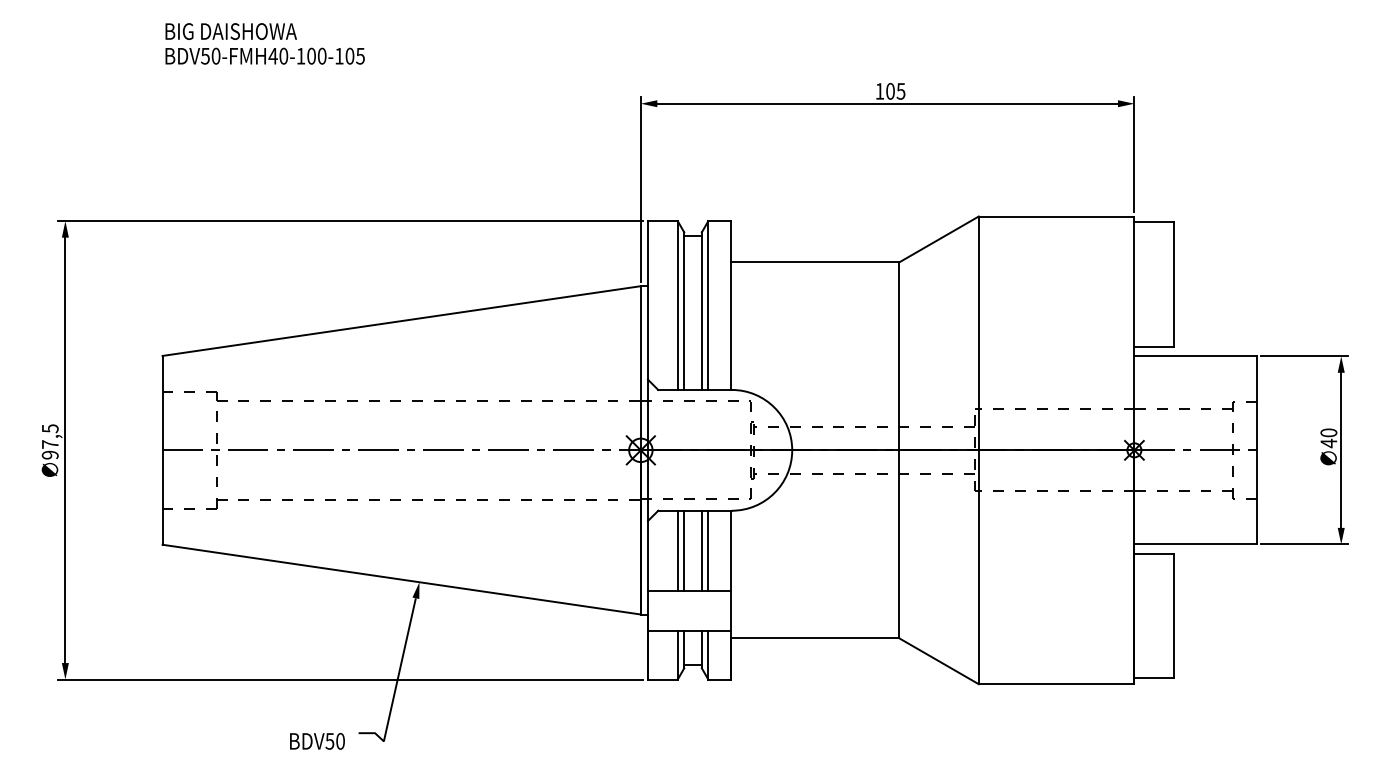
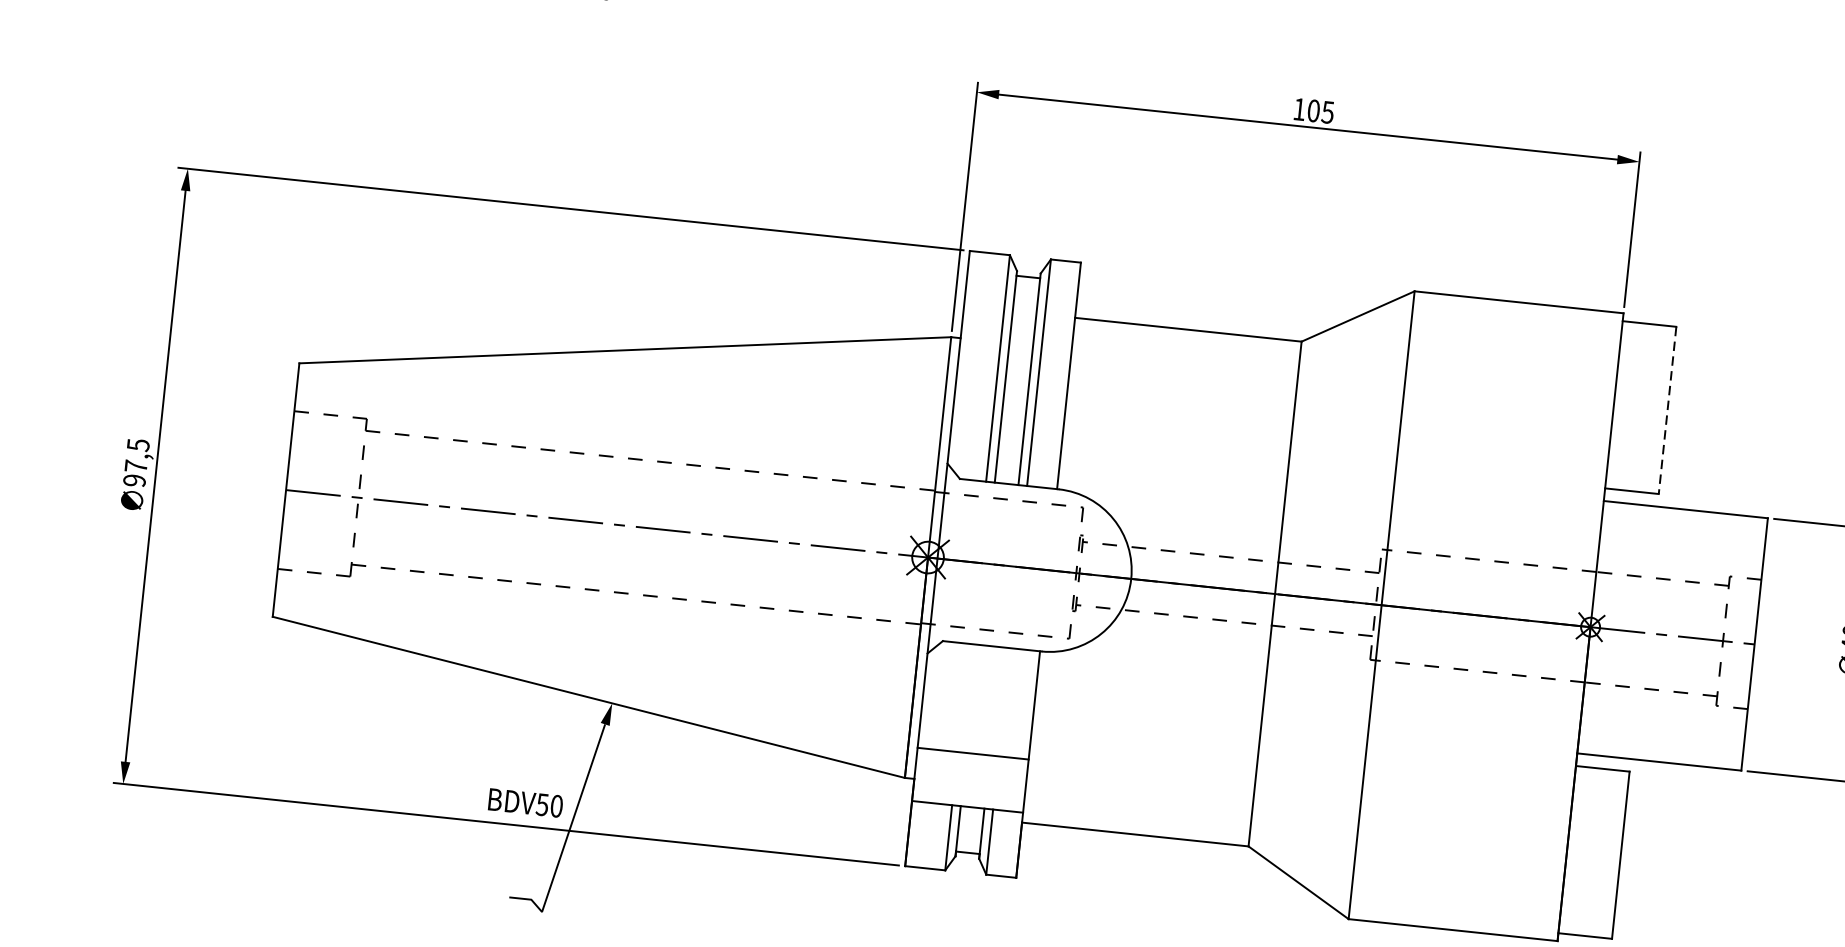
line: (1174, 285) -> (1667, 411), solid -> dashed
line: (677, 550) -> (963, 697), removed
line: (684, 550) -> (972, 698), removed
line: (701, 550) -> (995, 700), removed
line: (708, 550) -> (1004, 701), removed
text: (317, 741) -> (525, 803), moved

